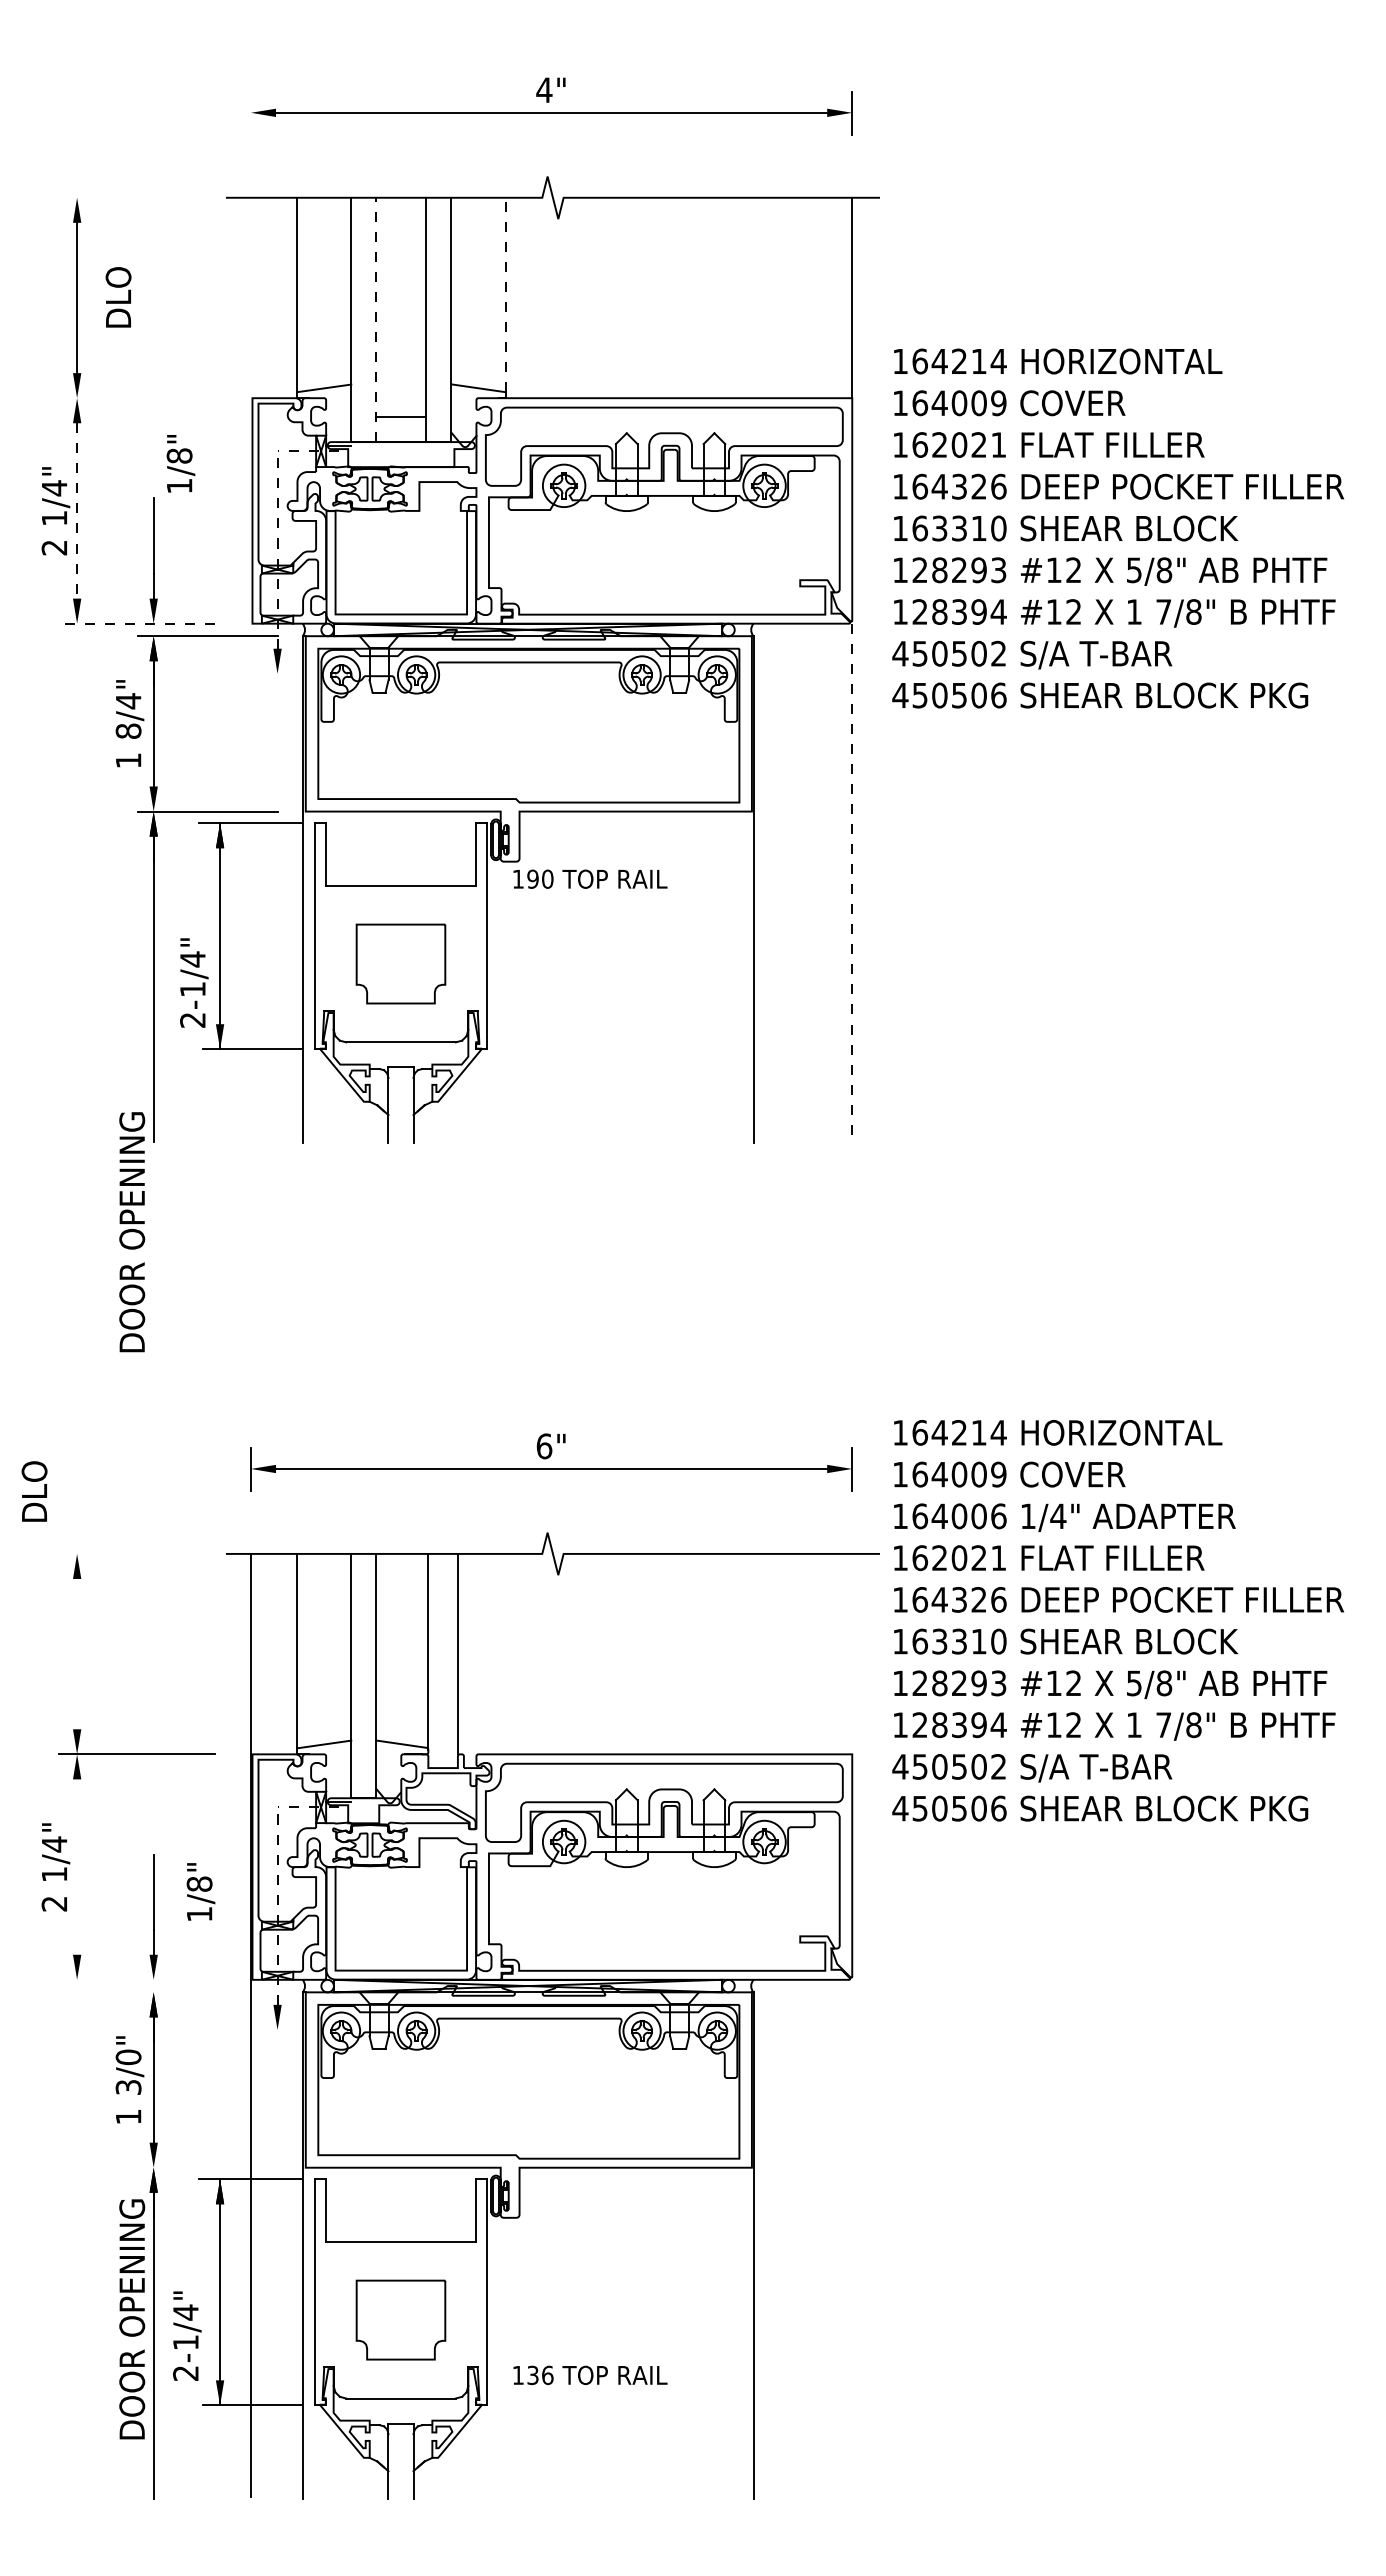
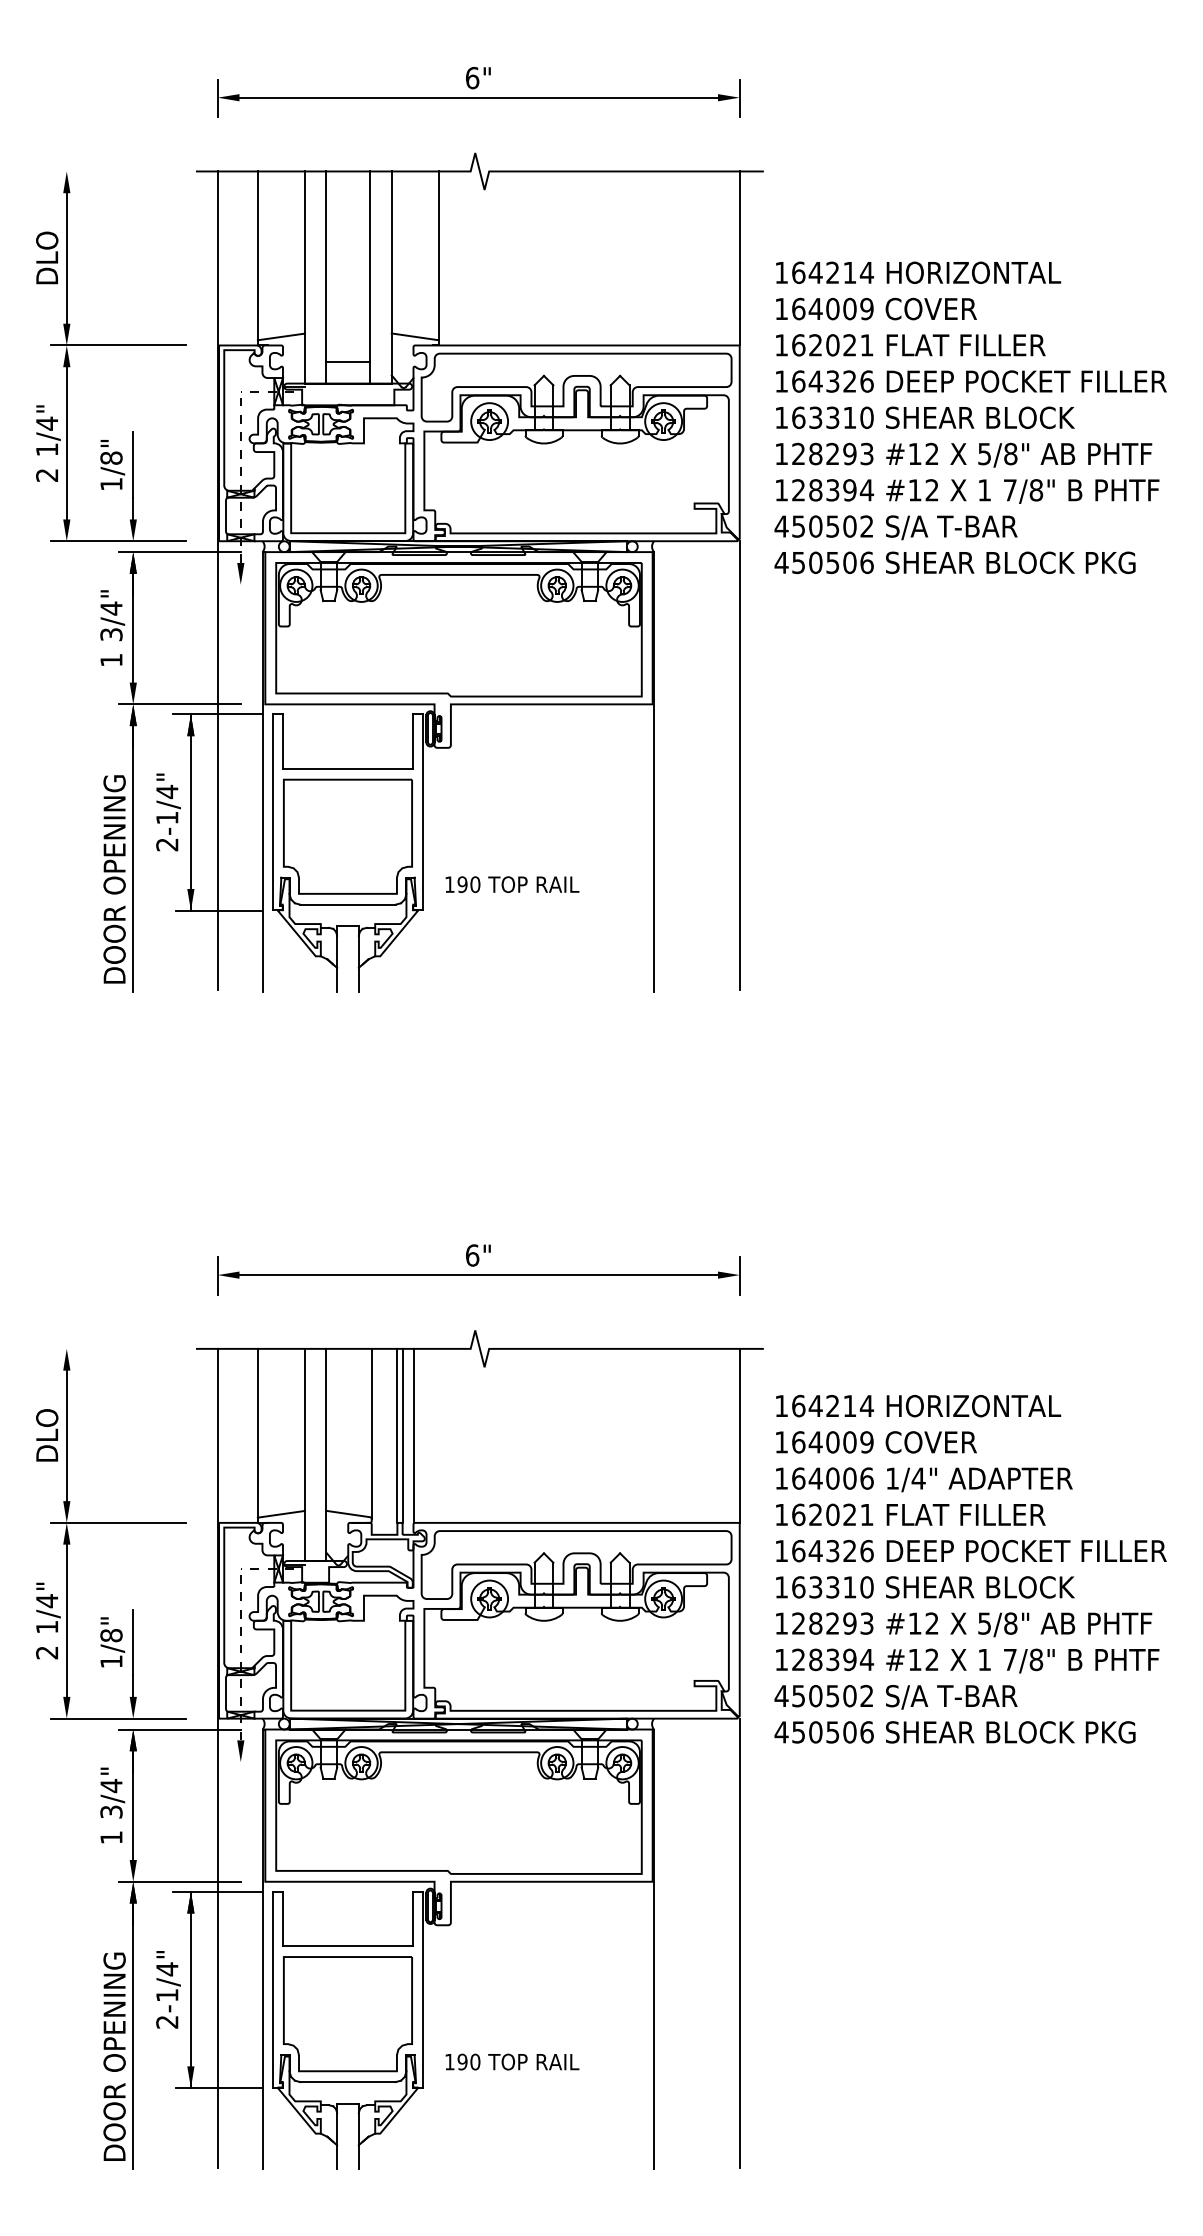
text: (544, 90) -> (472, 78), 4" -> 6"
line: (250, 113) -> (217, 98), added
line: (505, 294) -> (438, 255), dashed -> solid
text: (118, 297) -> (47, 258), moved
line: (376, 319) -> (326, 277), dashed -> solid
line: (136, 398) -> (118, 345), added
text: (180, 463) -> (112, 464), moved
line: (77, 510) -> (67, 442), dashed -> solid
text: (1117, 528) -> (970, 417), moved
line: (136, 623) -> (118, 541), dashed -> solid
line: (250, 669) -> (217, 581), added
text: (128, 730) -> (111, 633), 8/4" -> 3/4"
text: (590, 878) -> (512, 884), moved
line: (852, 882) -> (739, 765), dashed -> solid
part: (400, 963) -> (347, 836), size x1.67
text: (194, 982) -> (168, 811), moved
text: (132, 1232) -> (114, 879), moved
text: (34, 1491) -> (47, 1435), moved
text: (1118, 1620) -> (970, 1569), moved
line: (77, 1653) -> (67, 1435), added
line: (463, 1653) -> (402, 1435), added
line: (476, 1653) -> (413, 1435), added
line: (852, 1653) -> (739, 1435), added
line: (77, 1866) -> (67, 1620), added
text: (200, 1891) -> (112, 1641), moved
line: (136, 1979) -> (118, 1718), added
line: (207, 1992) -> (179, 1729), added
text: (128, 2057) -> (111, 1786), 3/0" -> 3/4"
line: (207, 2167) -> (179, 1881), added
line: (852, 2238) -> (739, 1943), added
text: (132, 2319) -> (114, 2056), moved
part: (400, 2319) -> (347, 2013), size x1.67
text: (187, 2335) -> (168, 1989), moved
text: (540, 2374) -> (469, 2061), 136 -> 190

